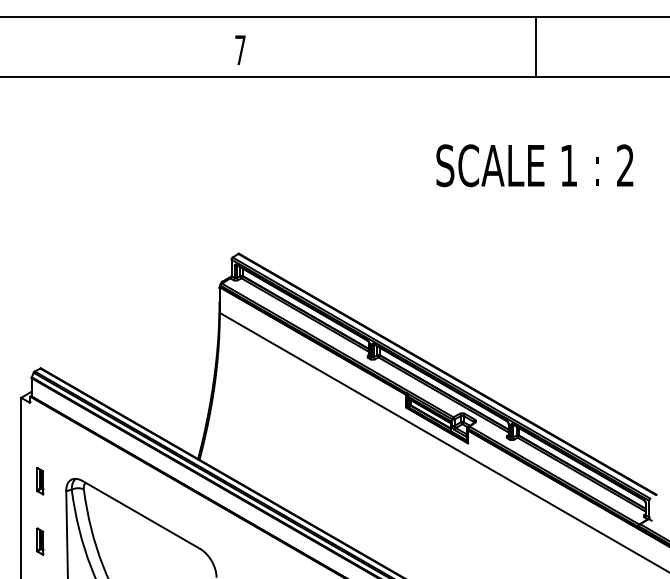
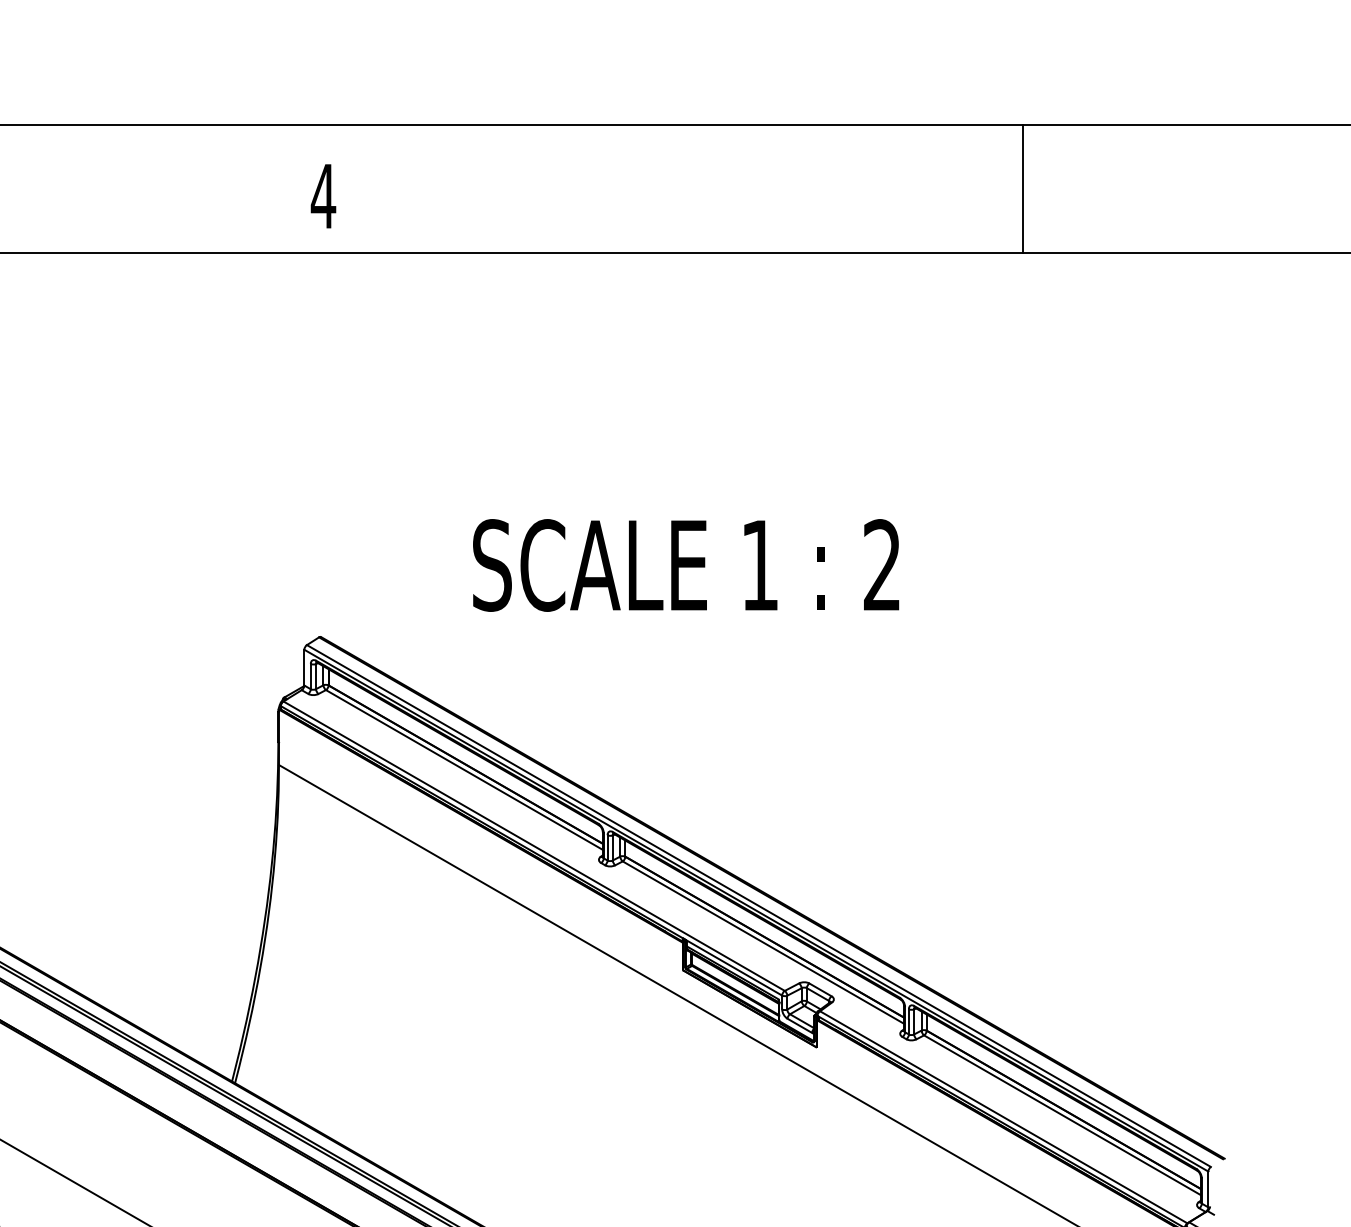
line: (536, 46) -> (1023, 188), moved
text: (240, 49) -> (323, 194), 7 -> 4
text: (534, 165) -> (685, 564), moved

